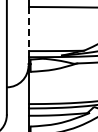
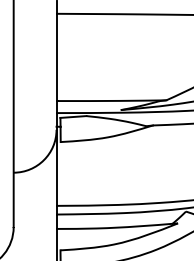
line: (28, 29) -> (56, 58), dashed -> solid

